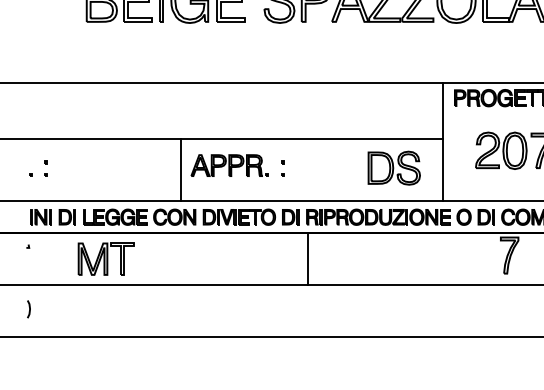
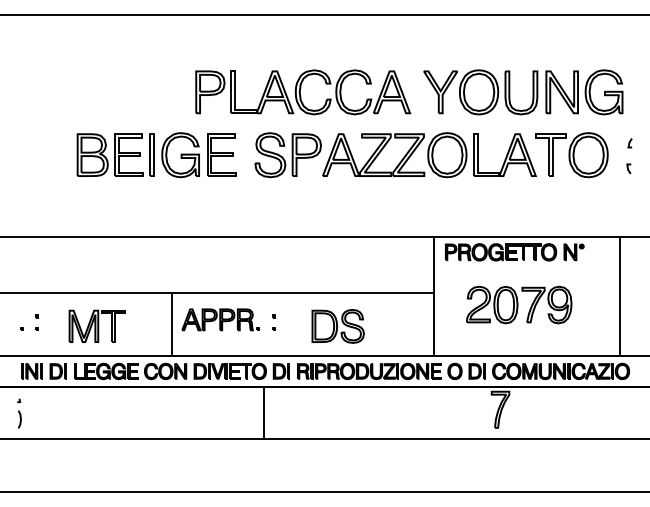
part: (393, 168) -> (337, 326), moved
part: (105, 258) -> (96, 325), moved
line: (307, 258) -> (263, 412), moved
line: (29, 309) -> (20, 419), moved

